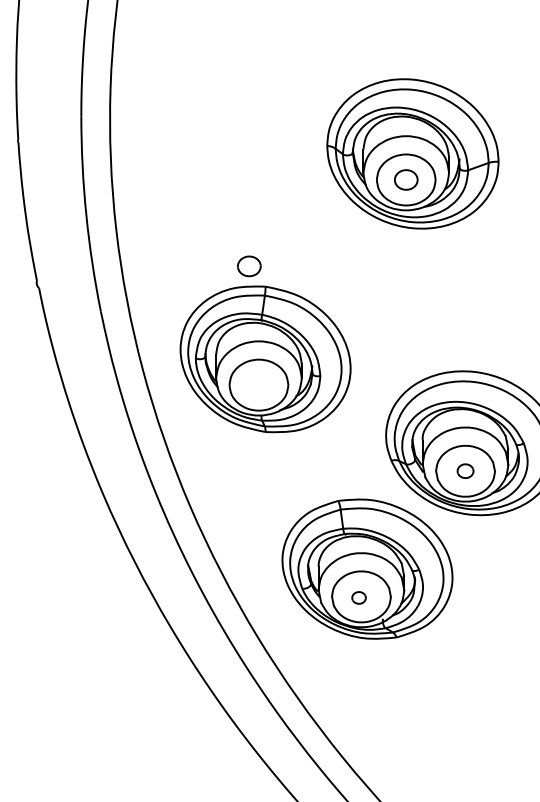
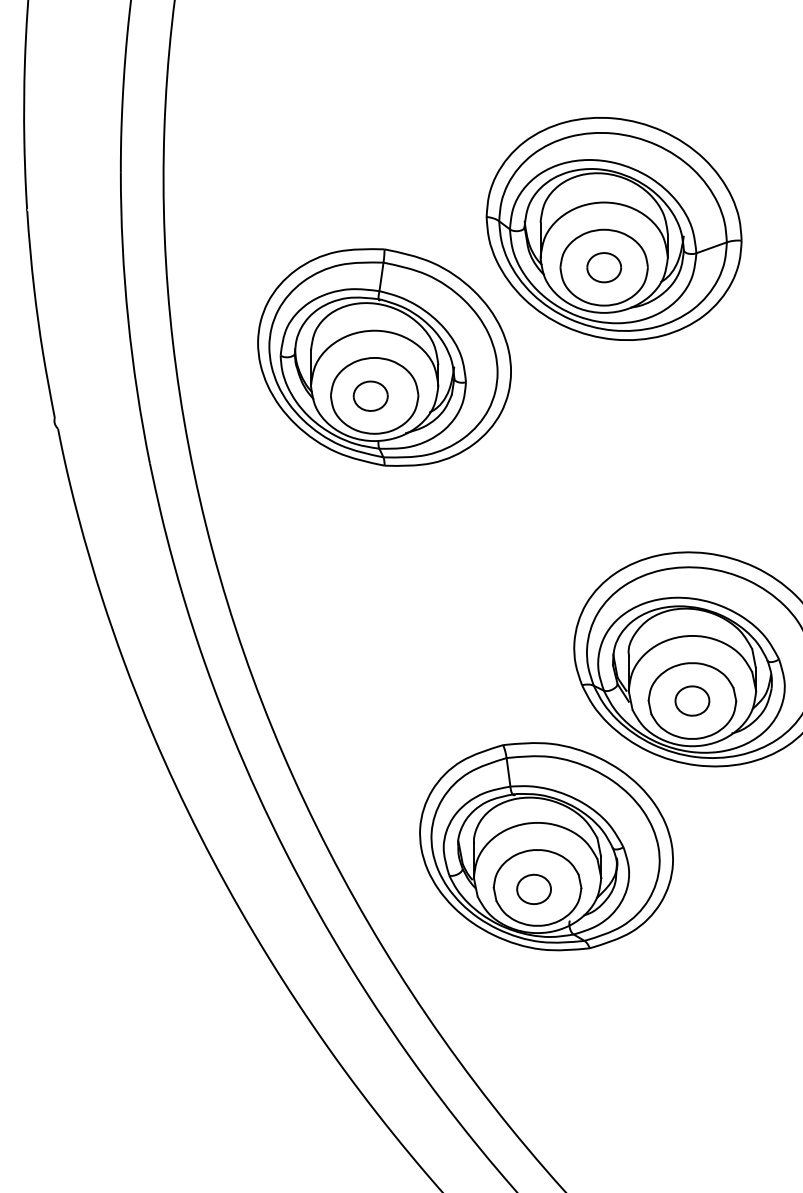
part: (265, 359) -> (384, 357), moved
part: (465, 470) -> (692, 699), size x1.43
part: (358, 597) -> (533, 888), size x1.67

